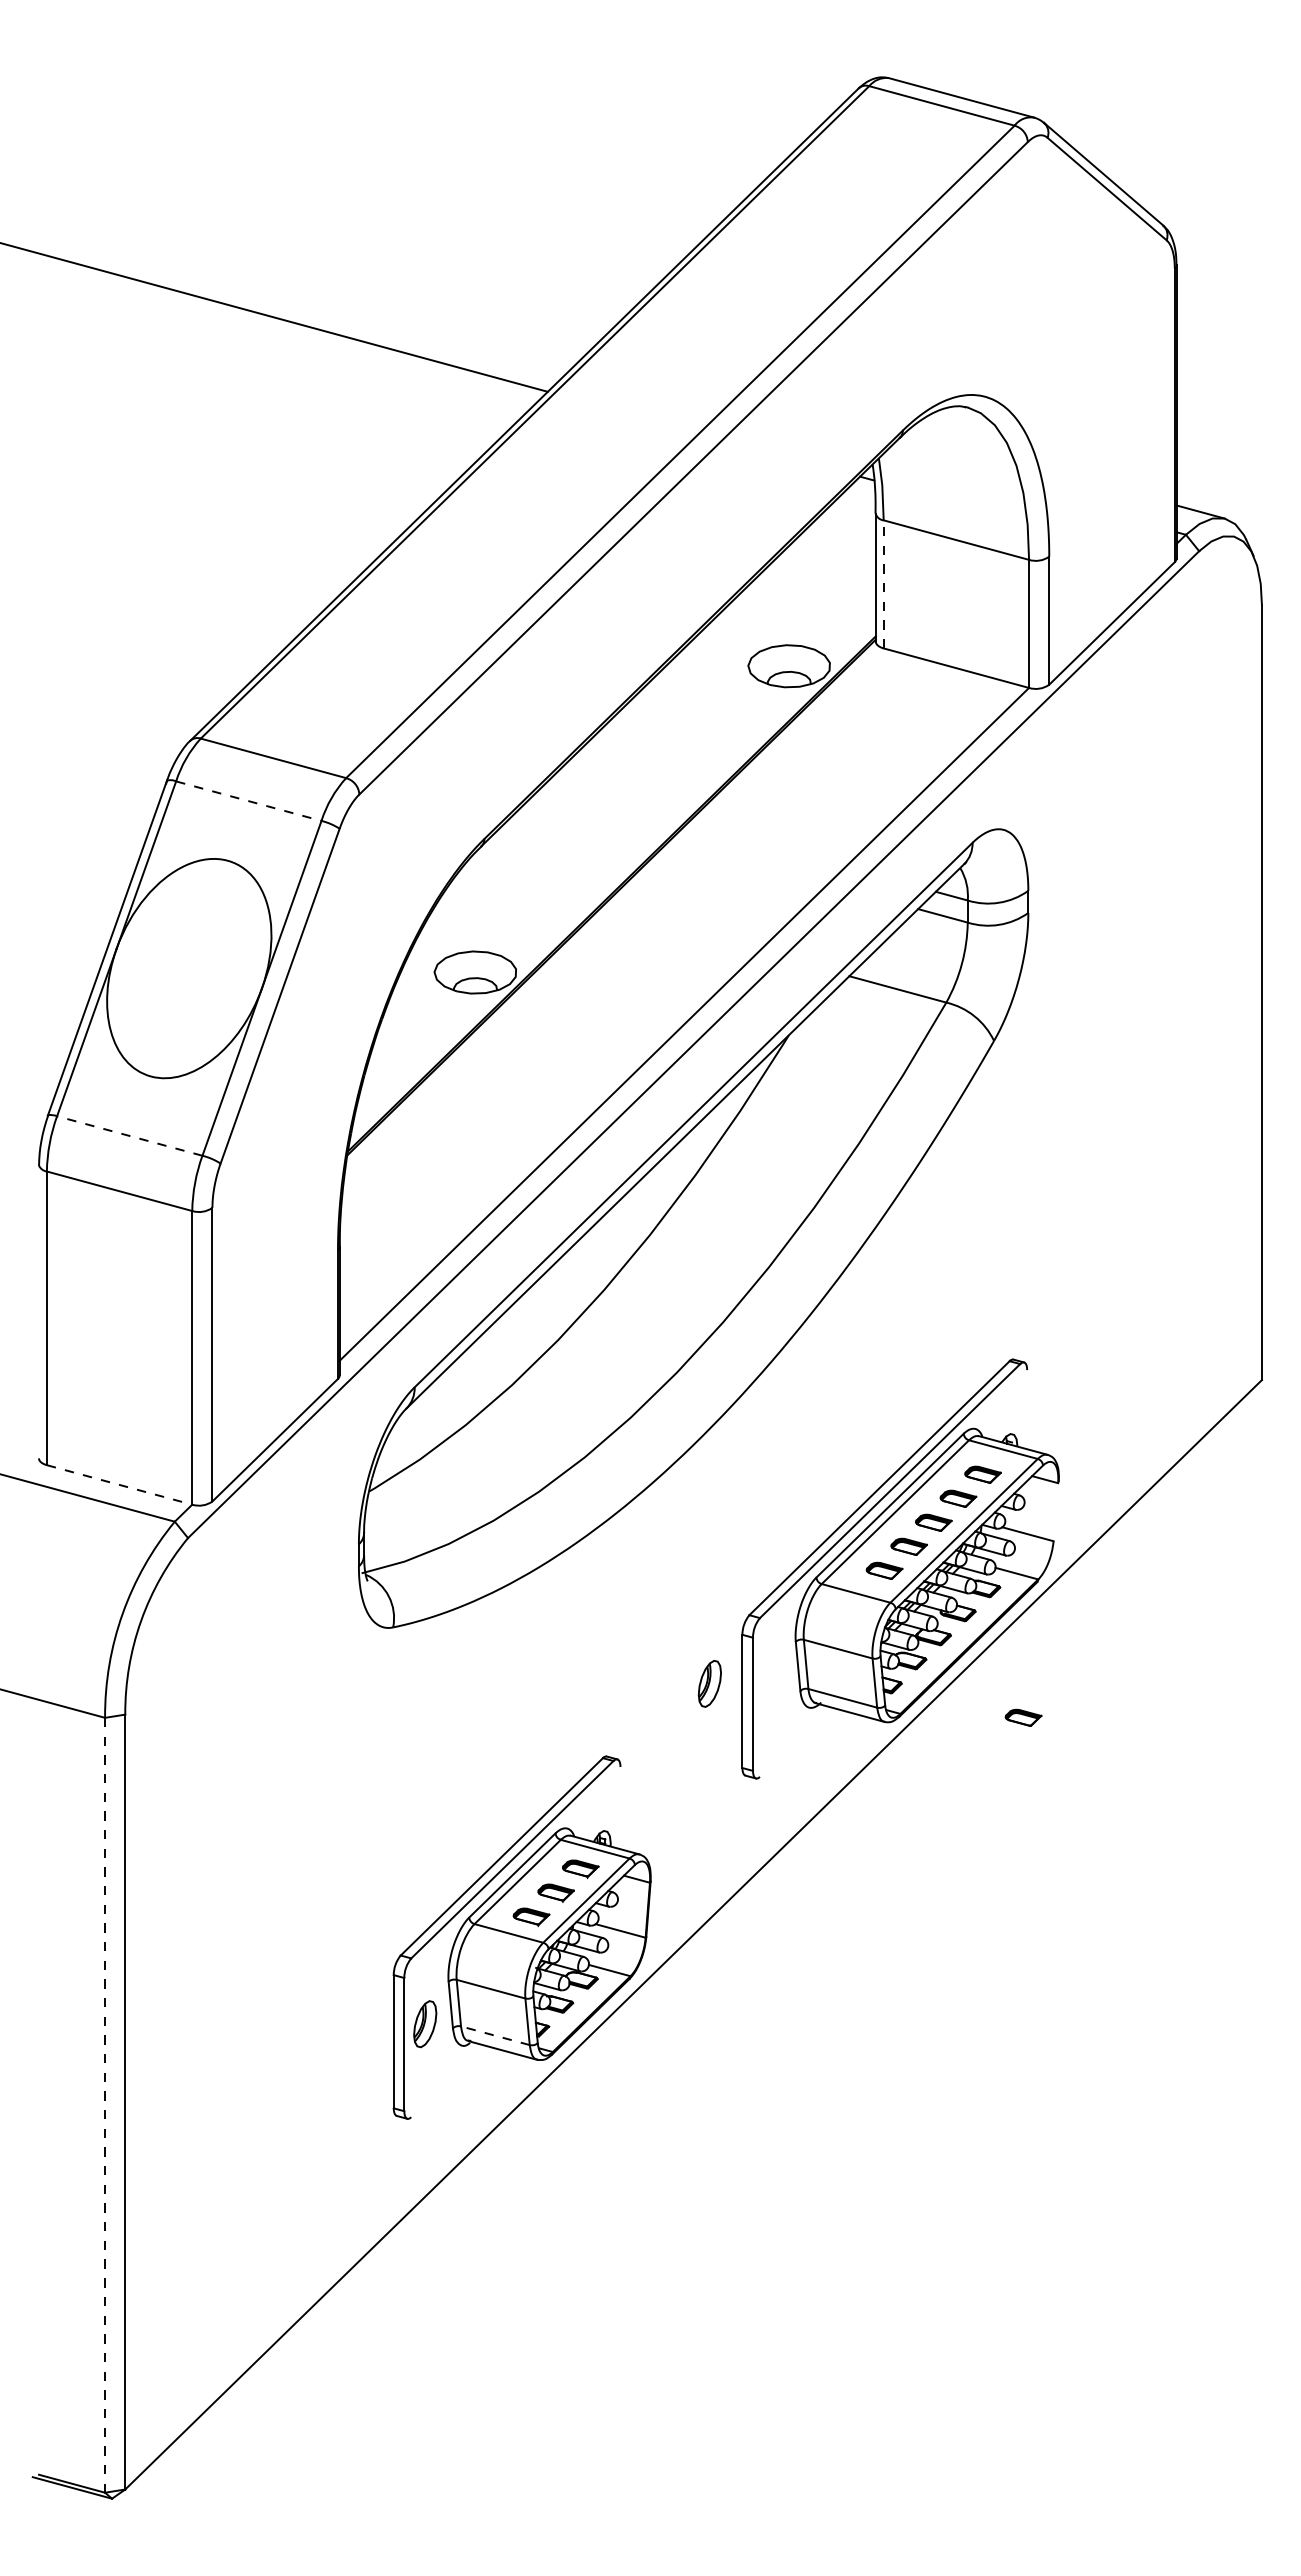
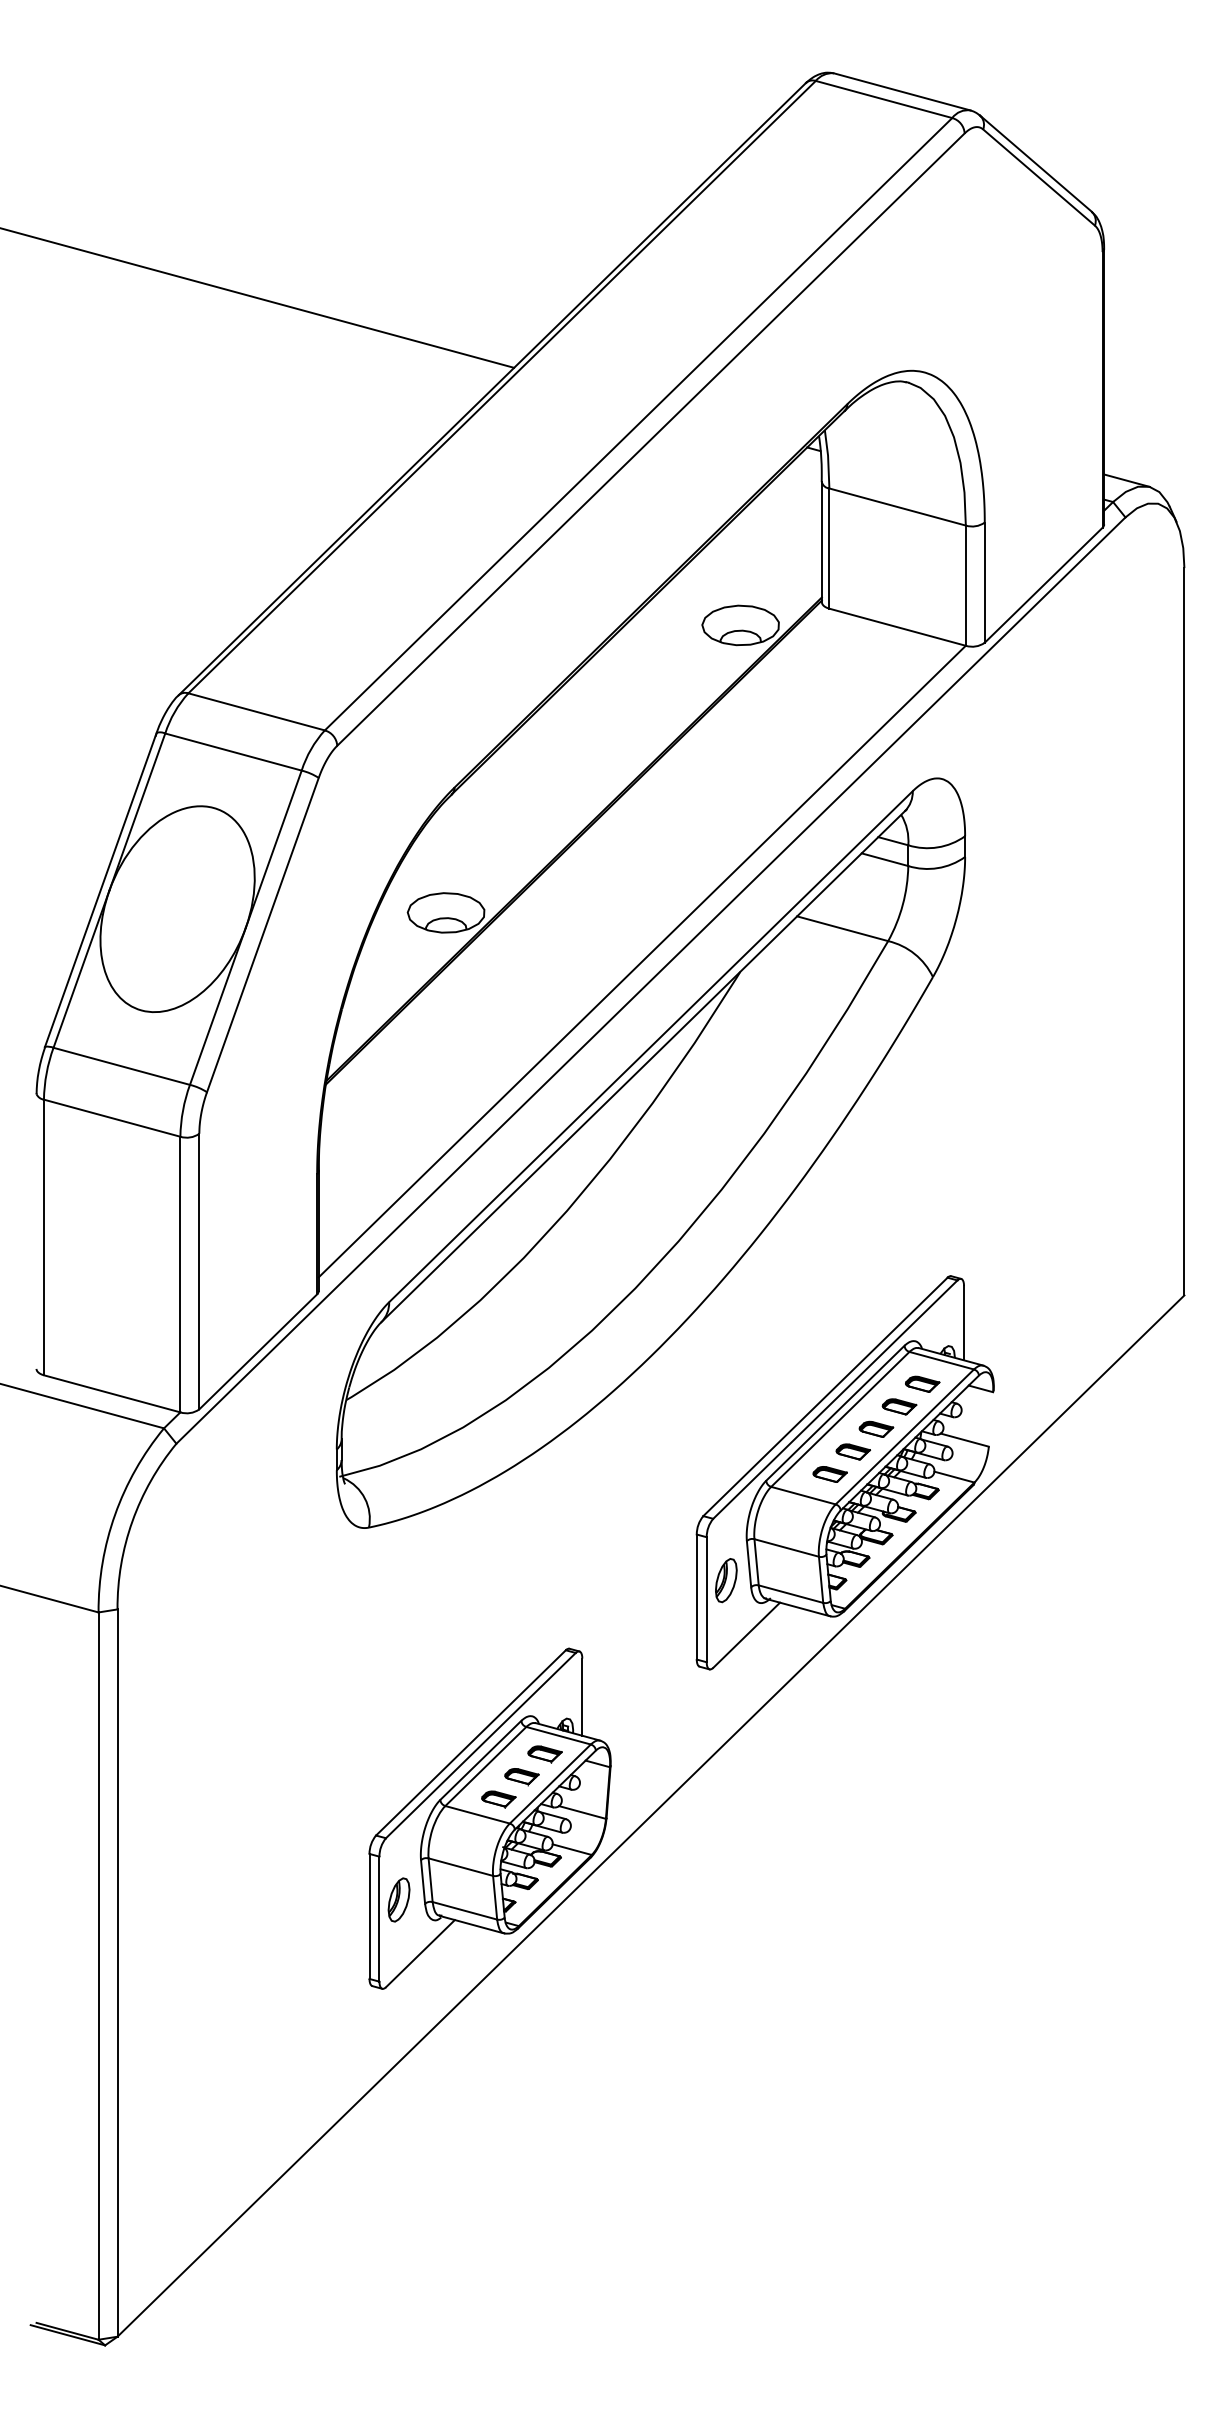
line: (883, 583) -> (829, 547), dashed -> solid
line: (249, 801) -> (234, 752), dashed -> solid
line: (129, 1135) -> (121, 1065), dashed -> solid
line: (1027, 1409) -> (964, 1323), added
line: (120, 1485) -> (113, 1394), dashed -> solid
part: (709, 1683) -> (725, 1580), moved
part: (1023, 1717) -> (960, 1612), removed
line: (795, 1741) -> (746, 1634), added
line: (620, 1808) -> (582, 1697), added
line: (495, 2035) -> (465, 1910), dashed -> solid
line: (447, 2081) -> (419, 1953), added
line: (105, 2105) -> (98, 1976), dashed -> solid

